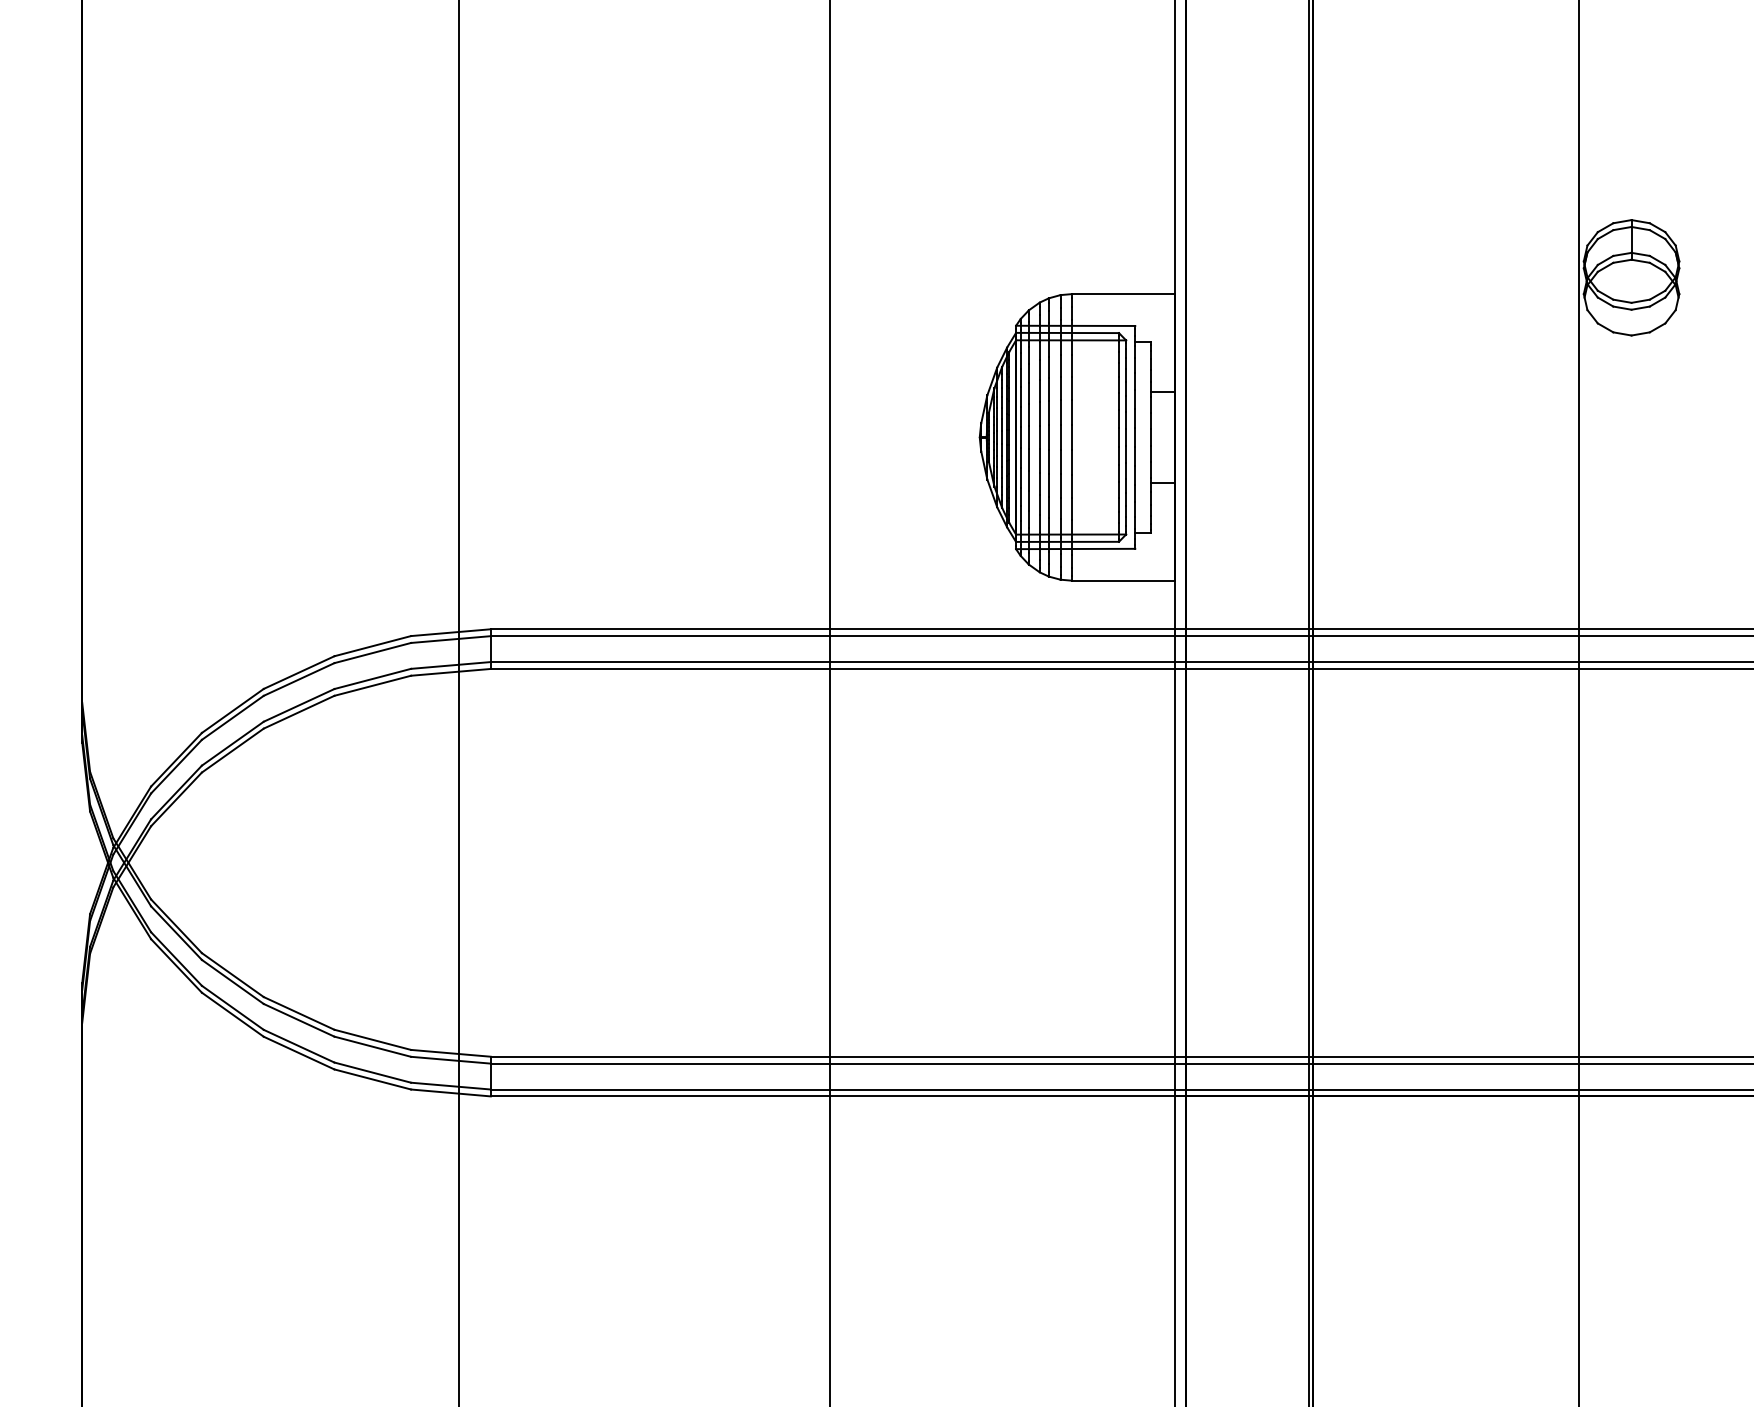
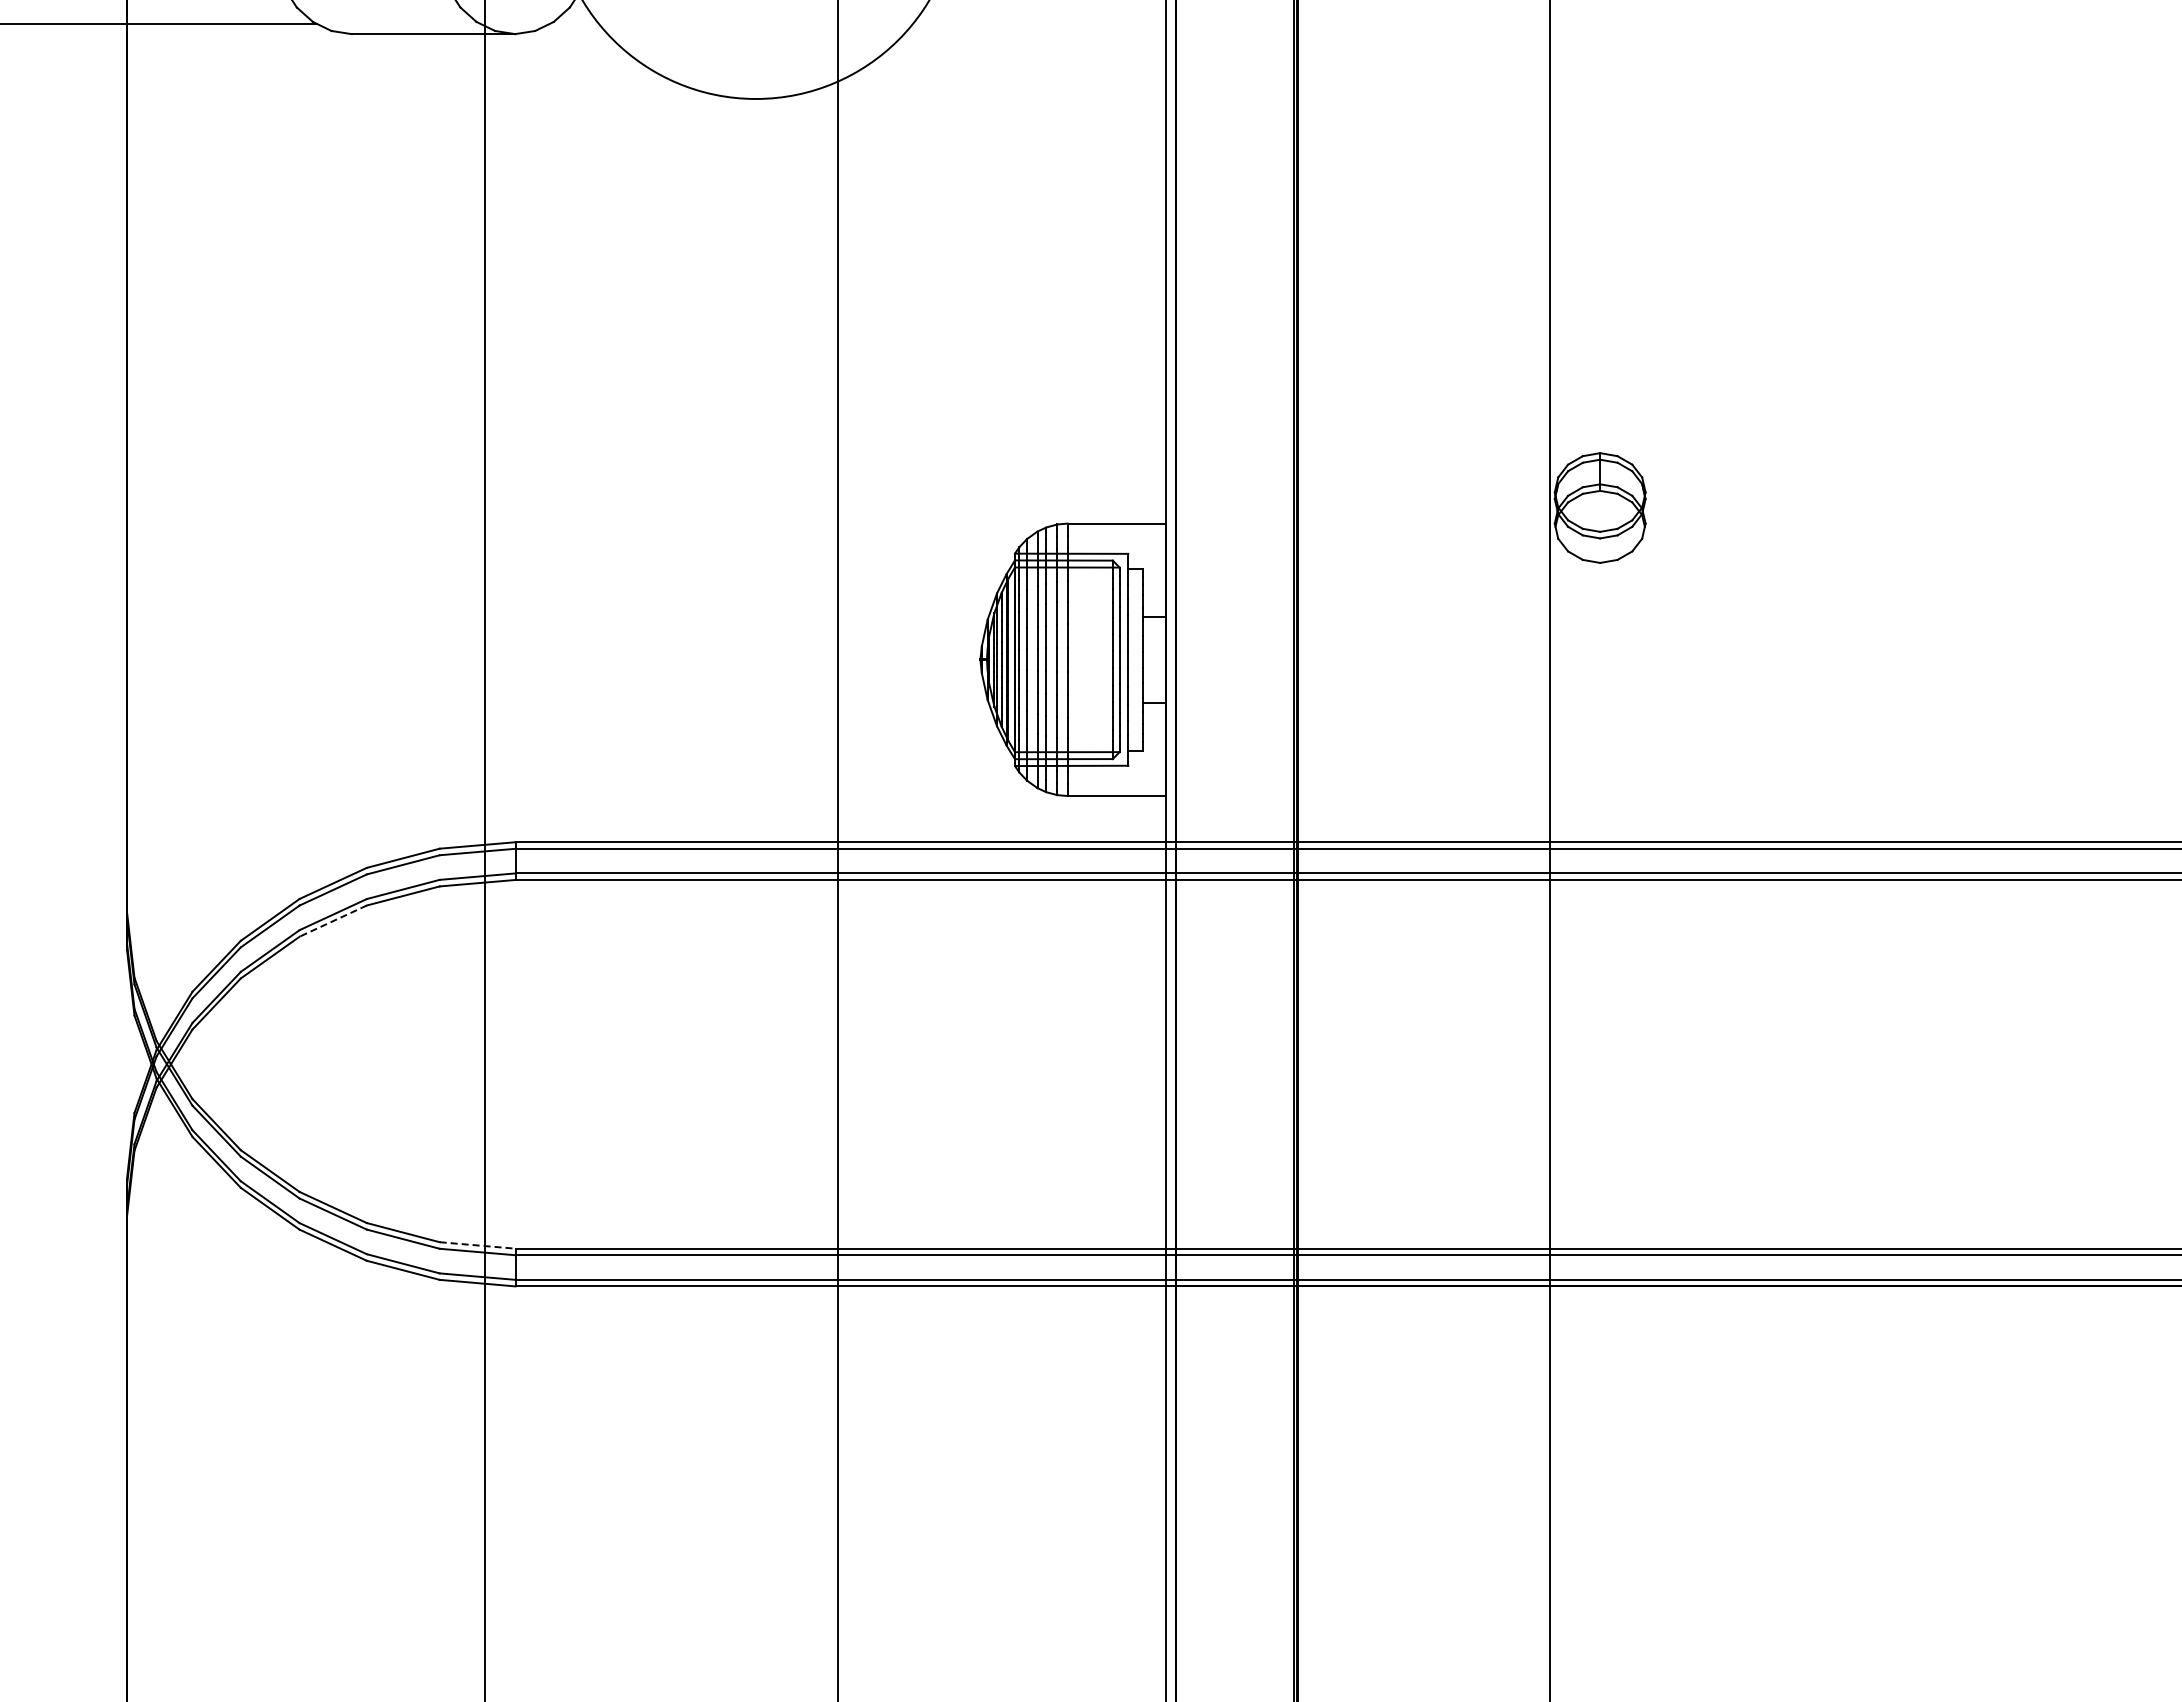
line: (298, 712) -> (332, 921), solid -> dashed
line: (451, 1053) -> (478, 1245), solid -> dashed

